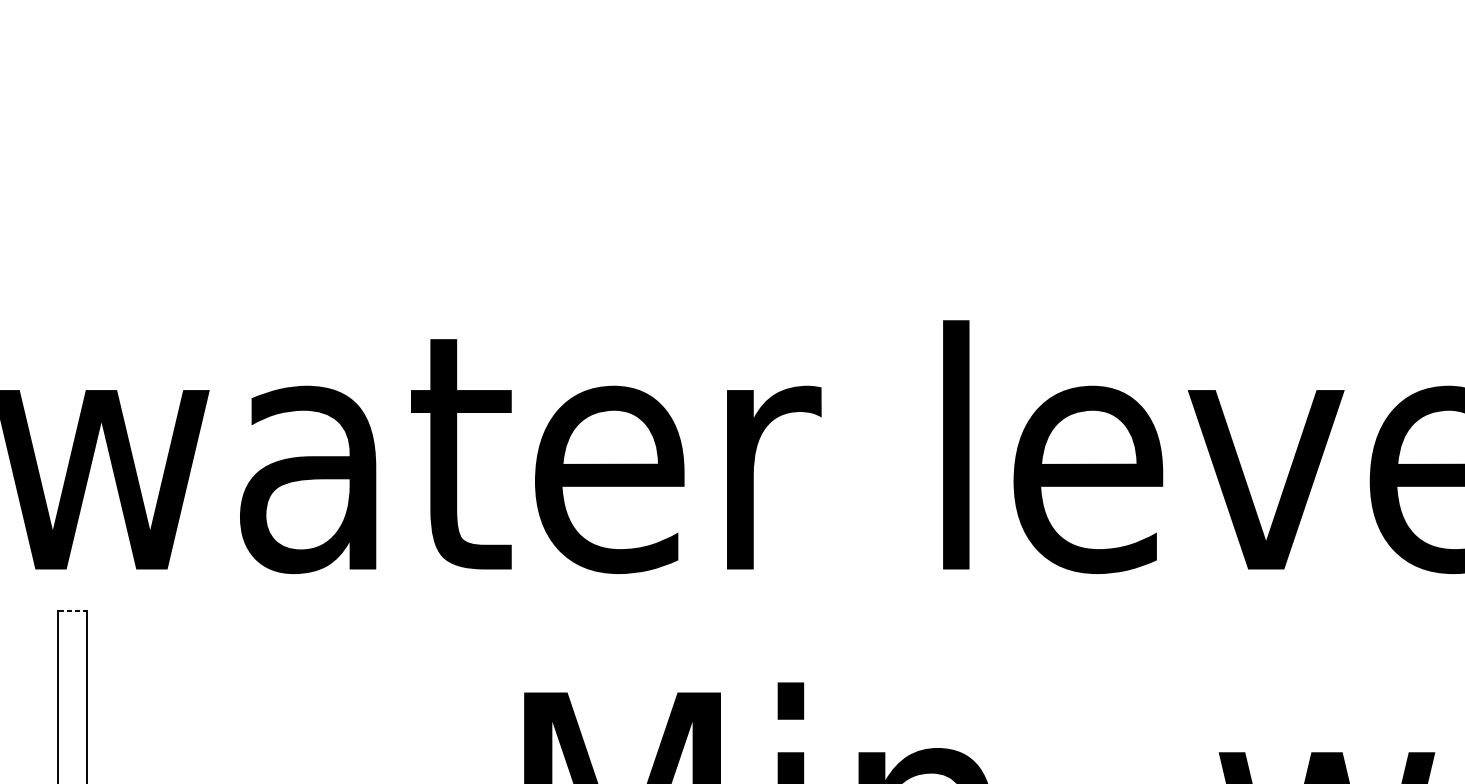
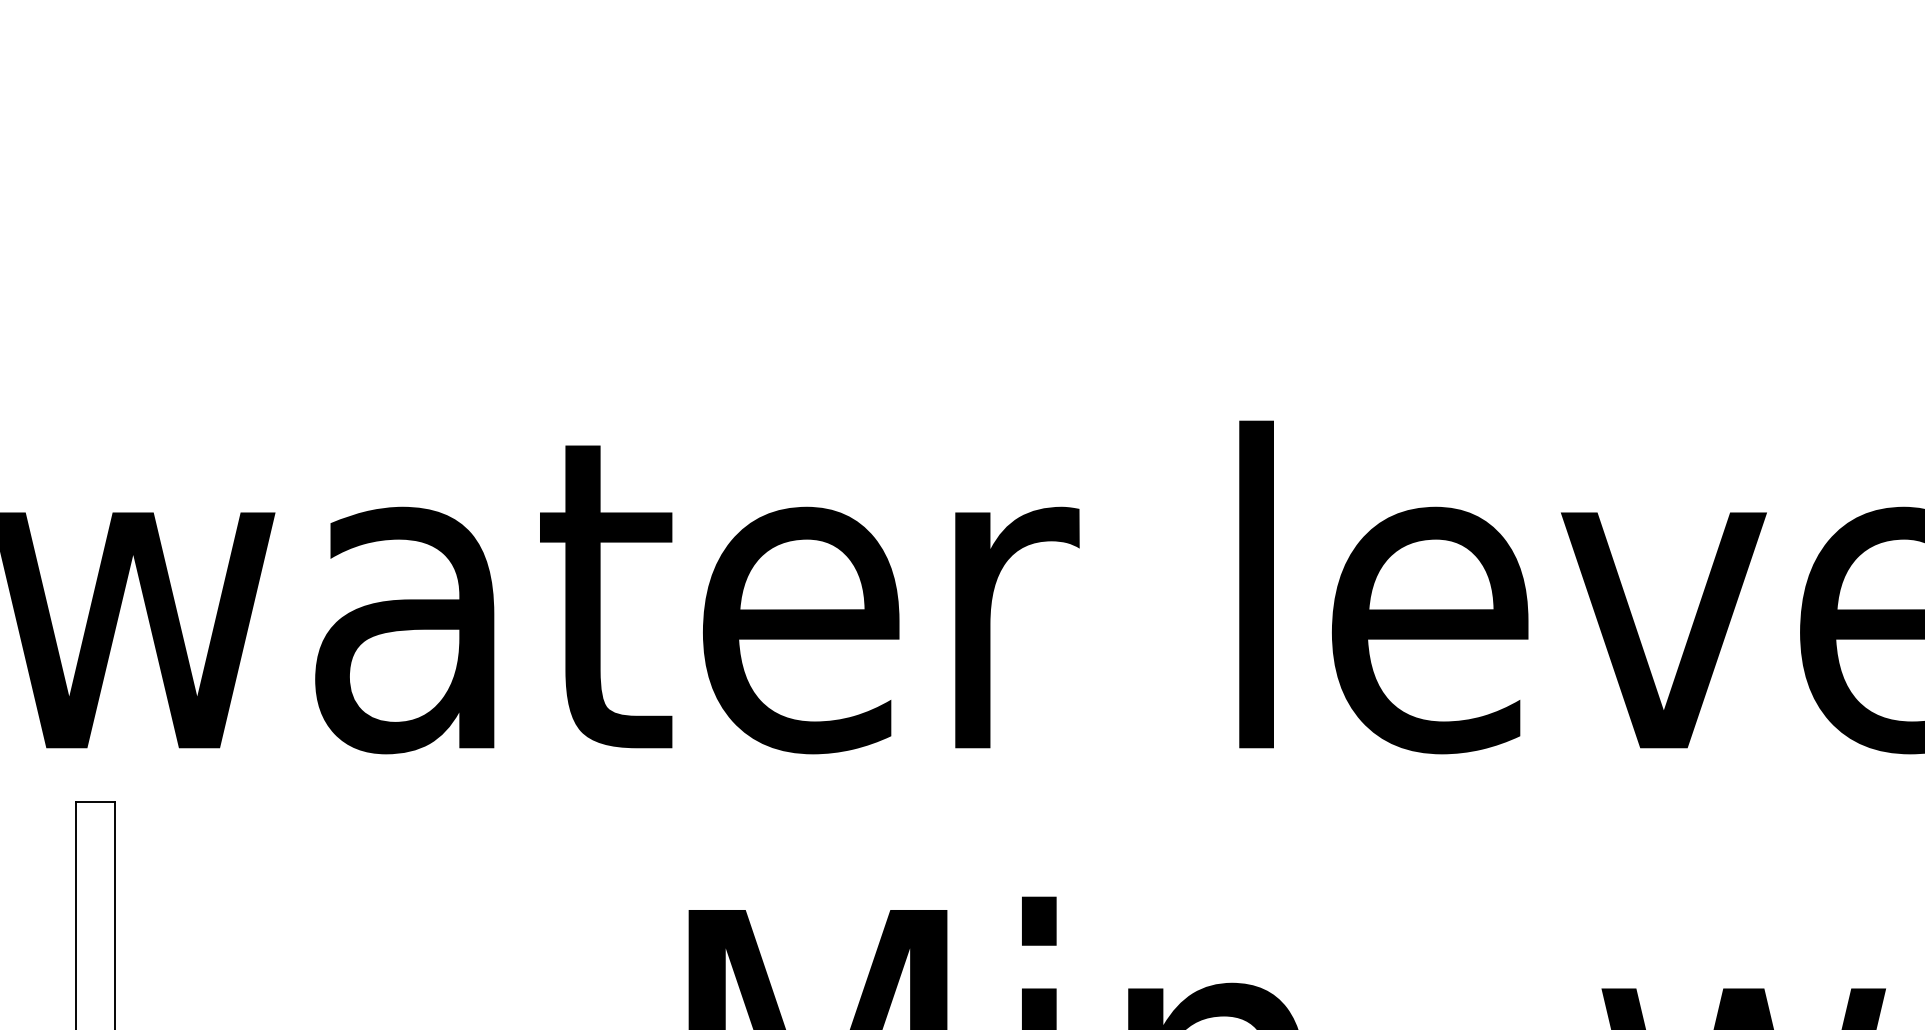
line: (73, 610) -> (96, 802), dashed -> solid

